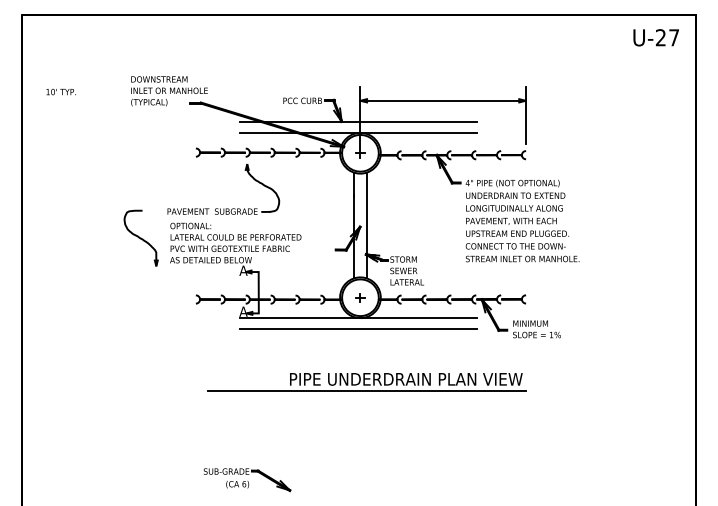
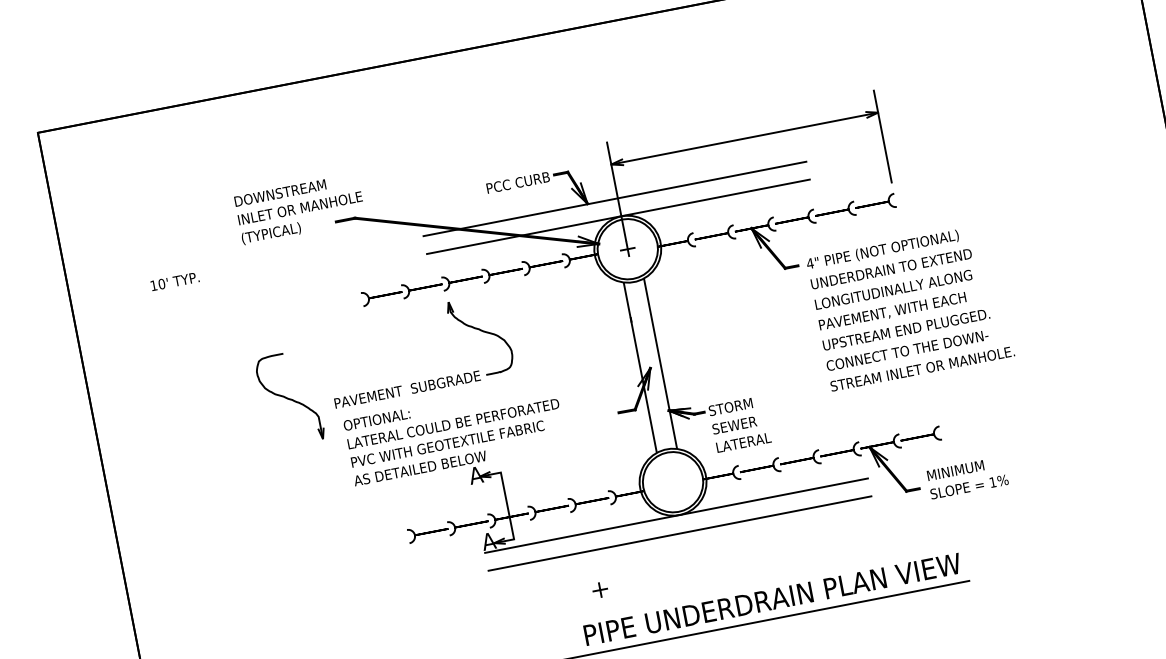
text: (60, 92) -> (174, 282), moved
part: (140, 237) -> (288, 397), moved
part: (360, 297) -> (600, 589), moved

